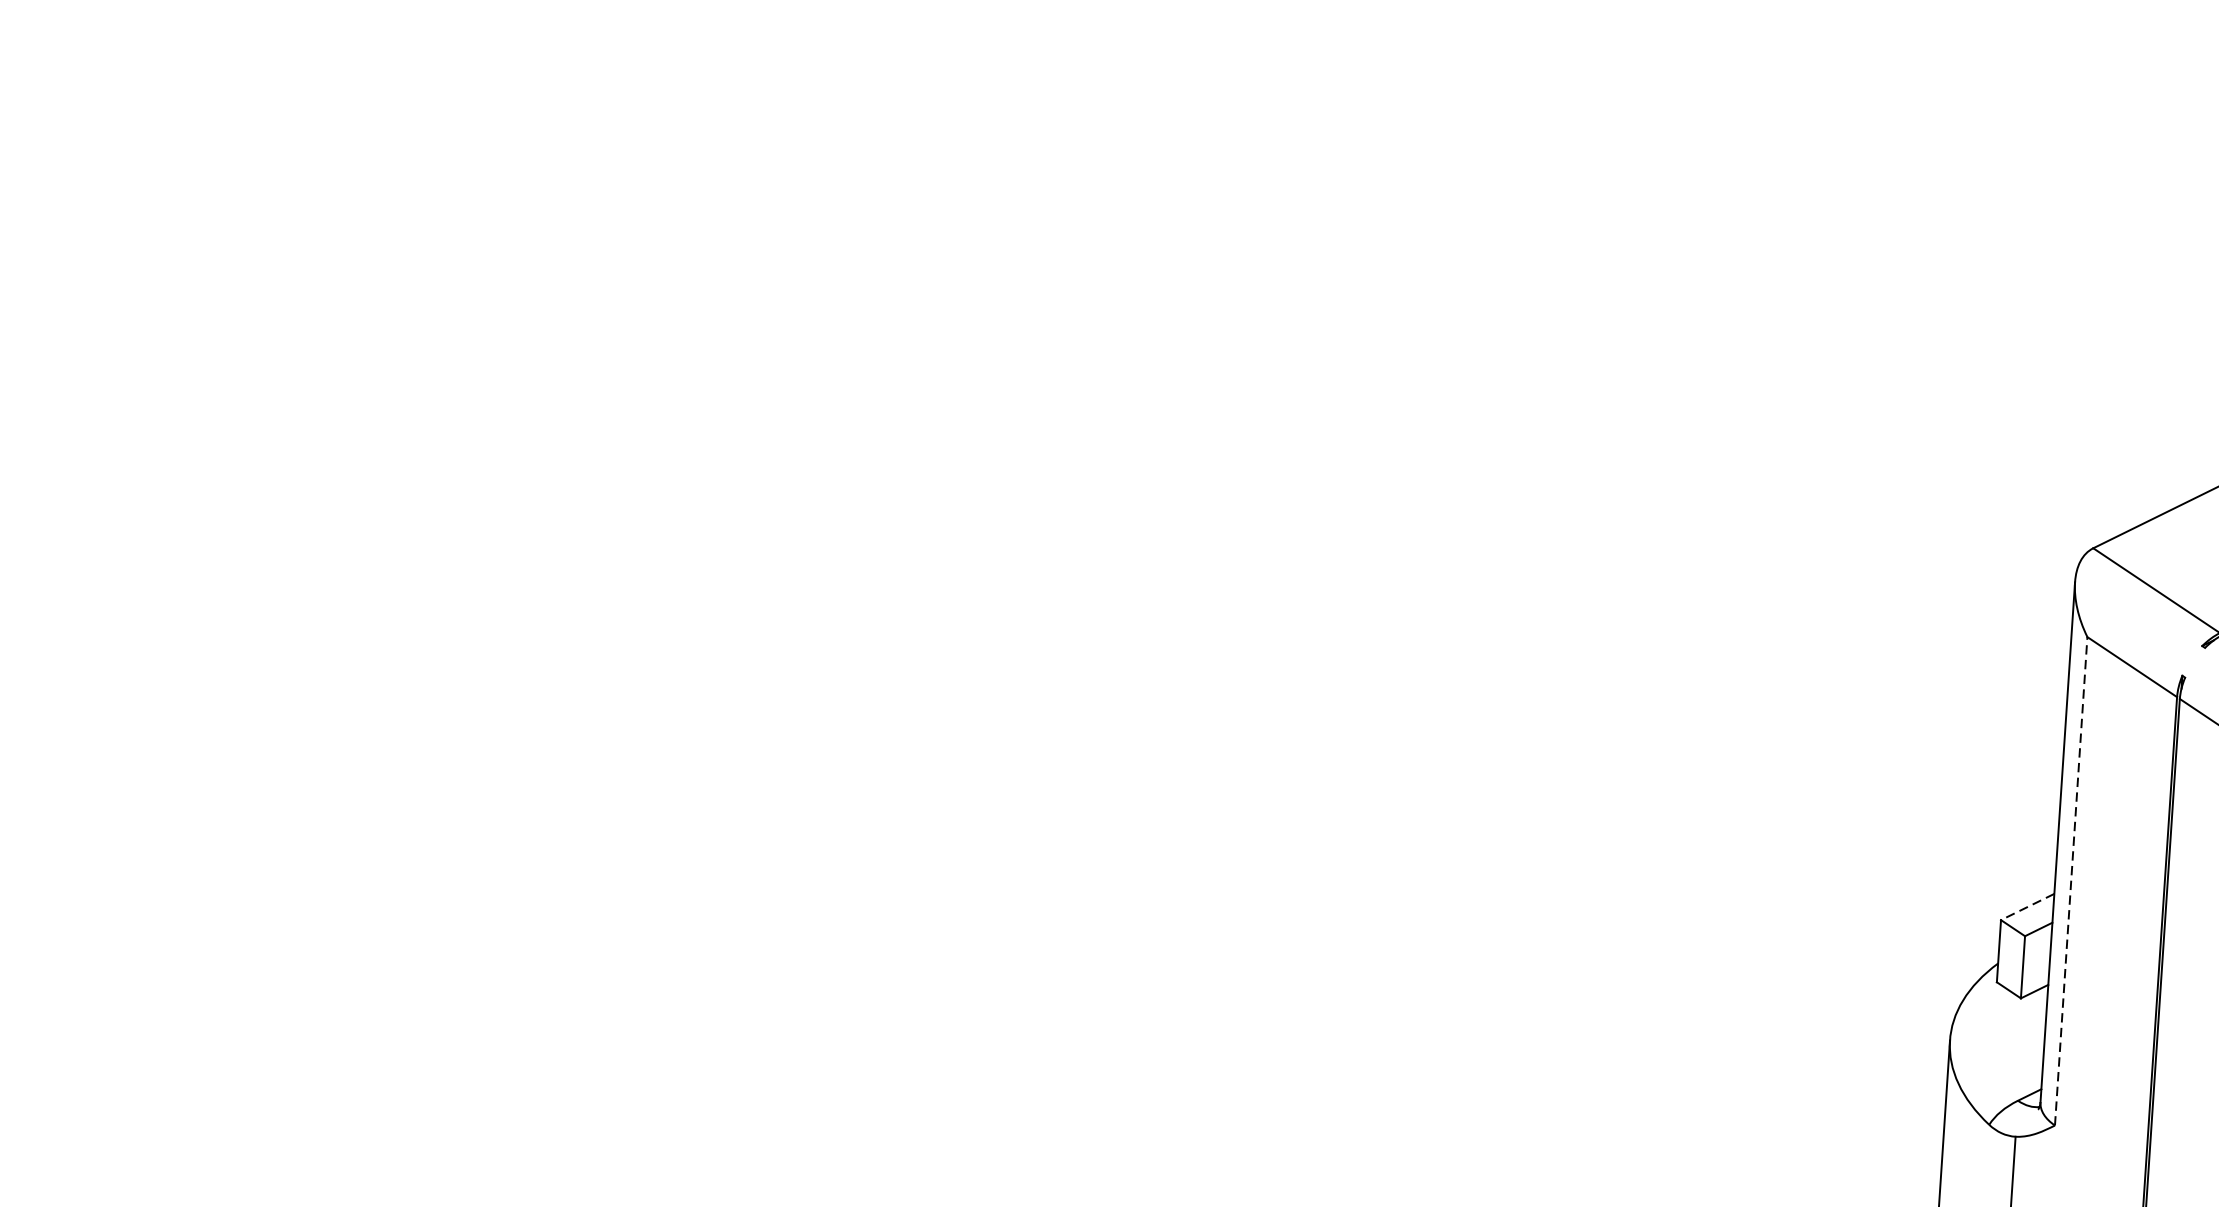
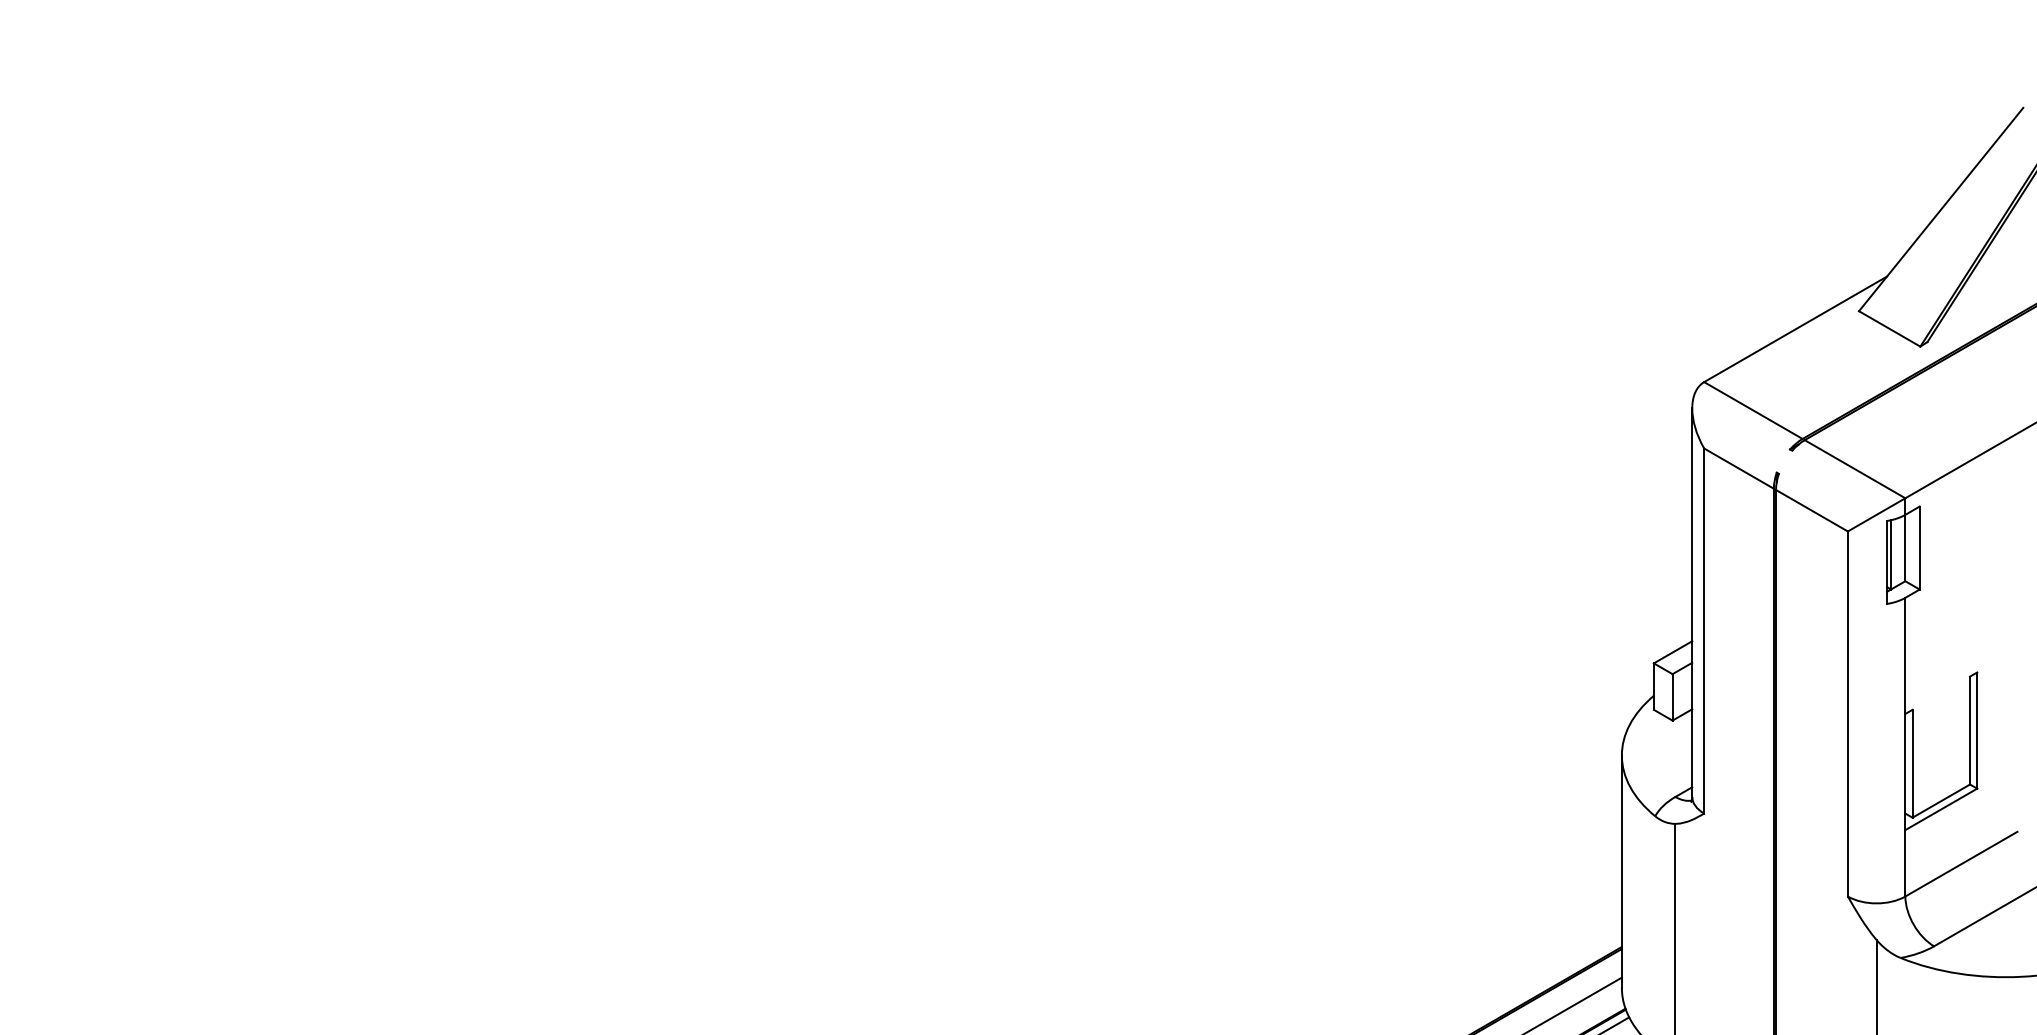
line: (2071, 881) -> (1704, 631), dashed -> solid
line: (2026, 907) -> (1672, 652), dashed -> solid

